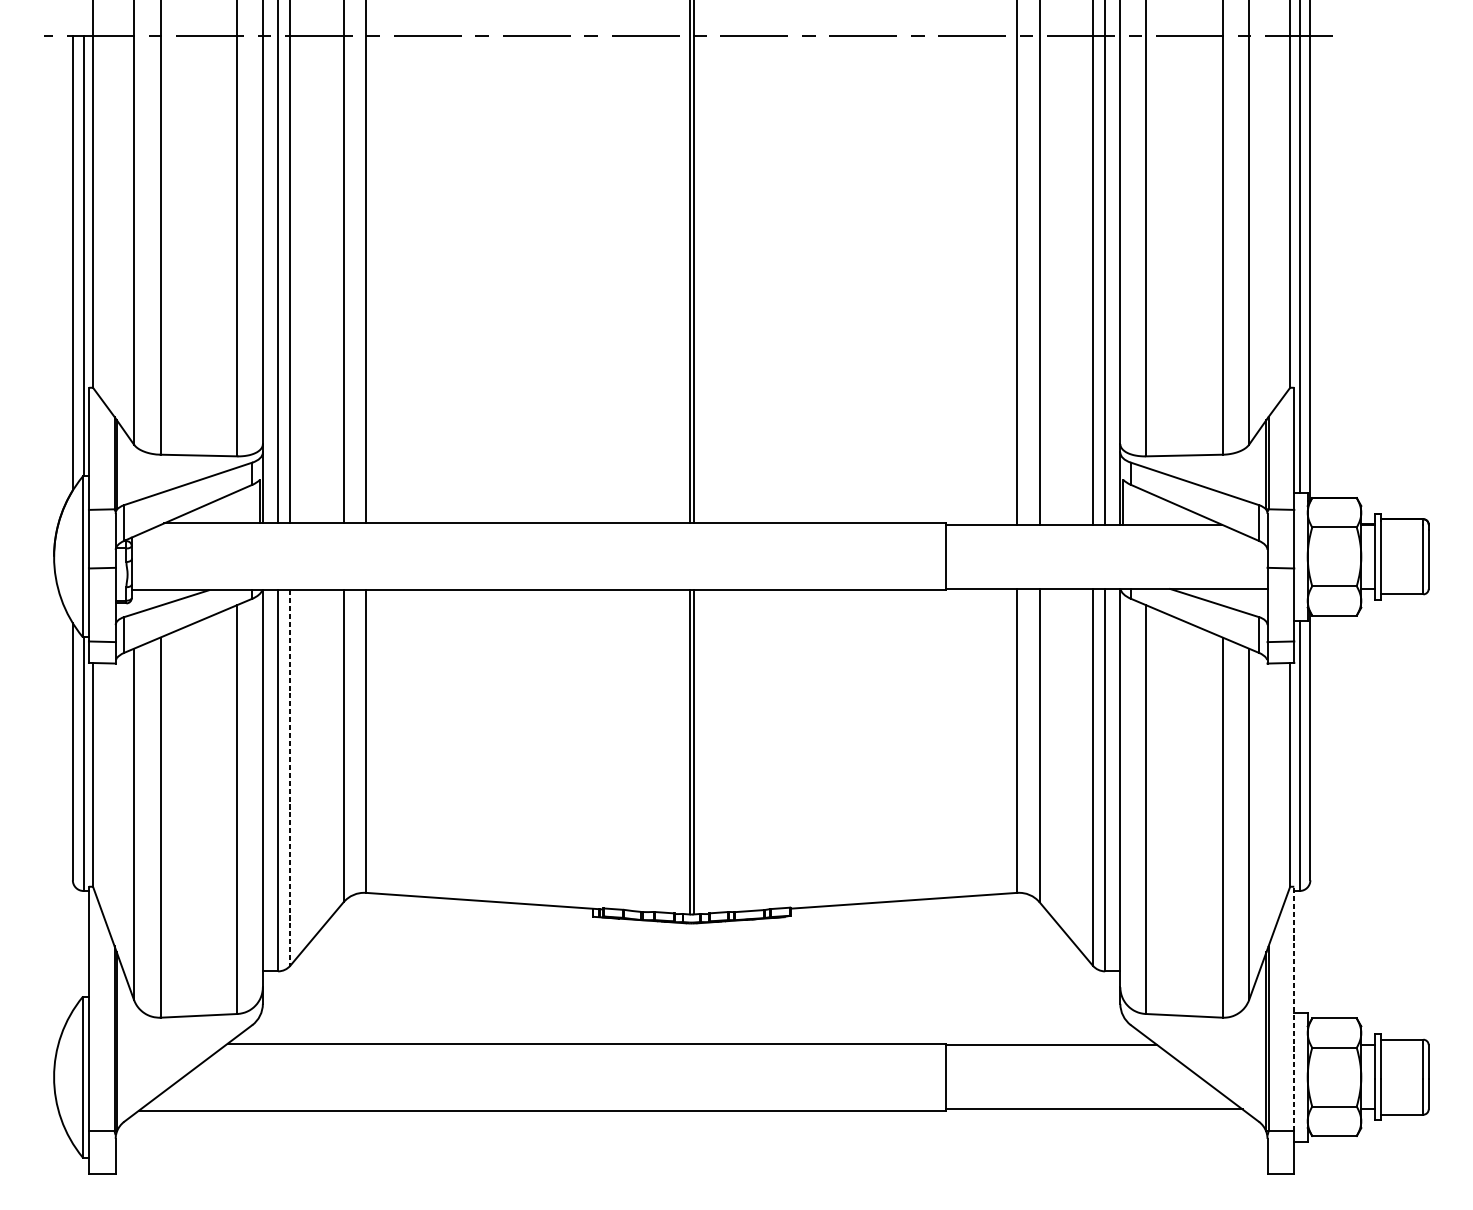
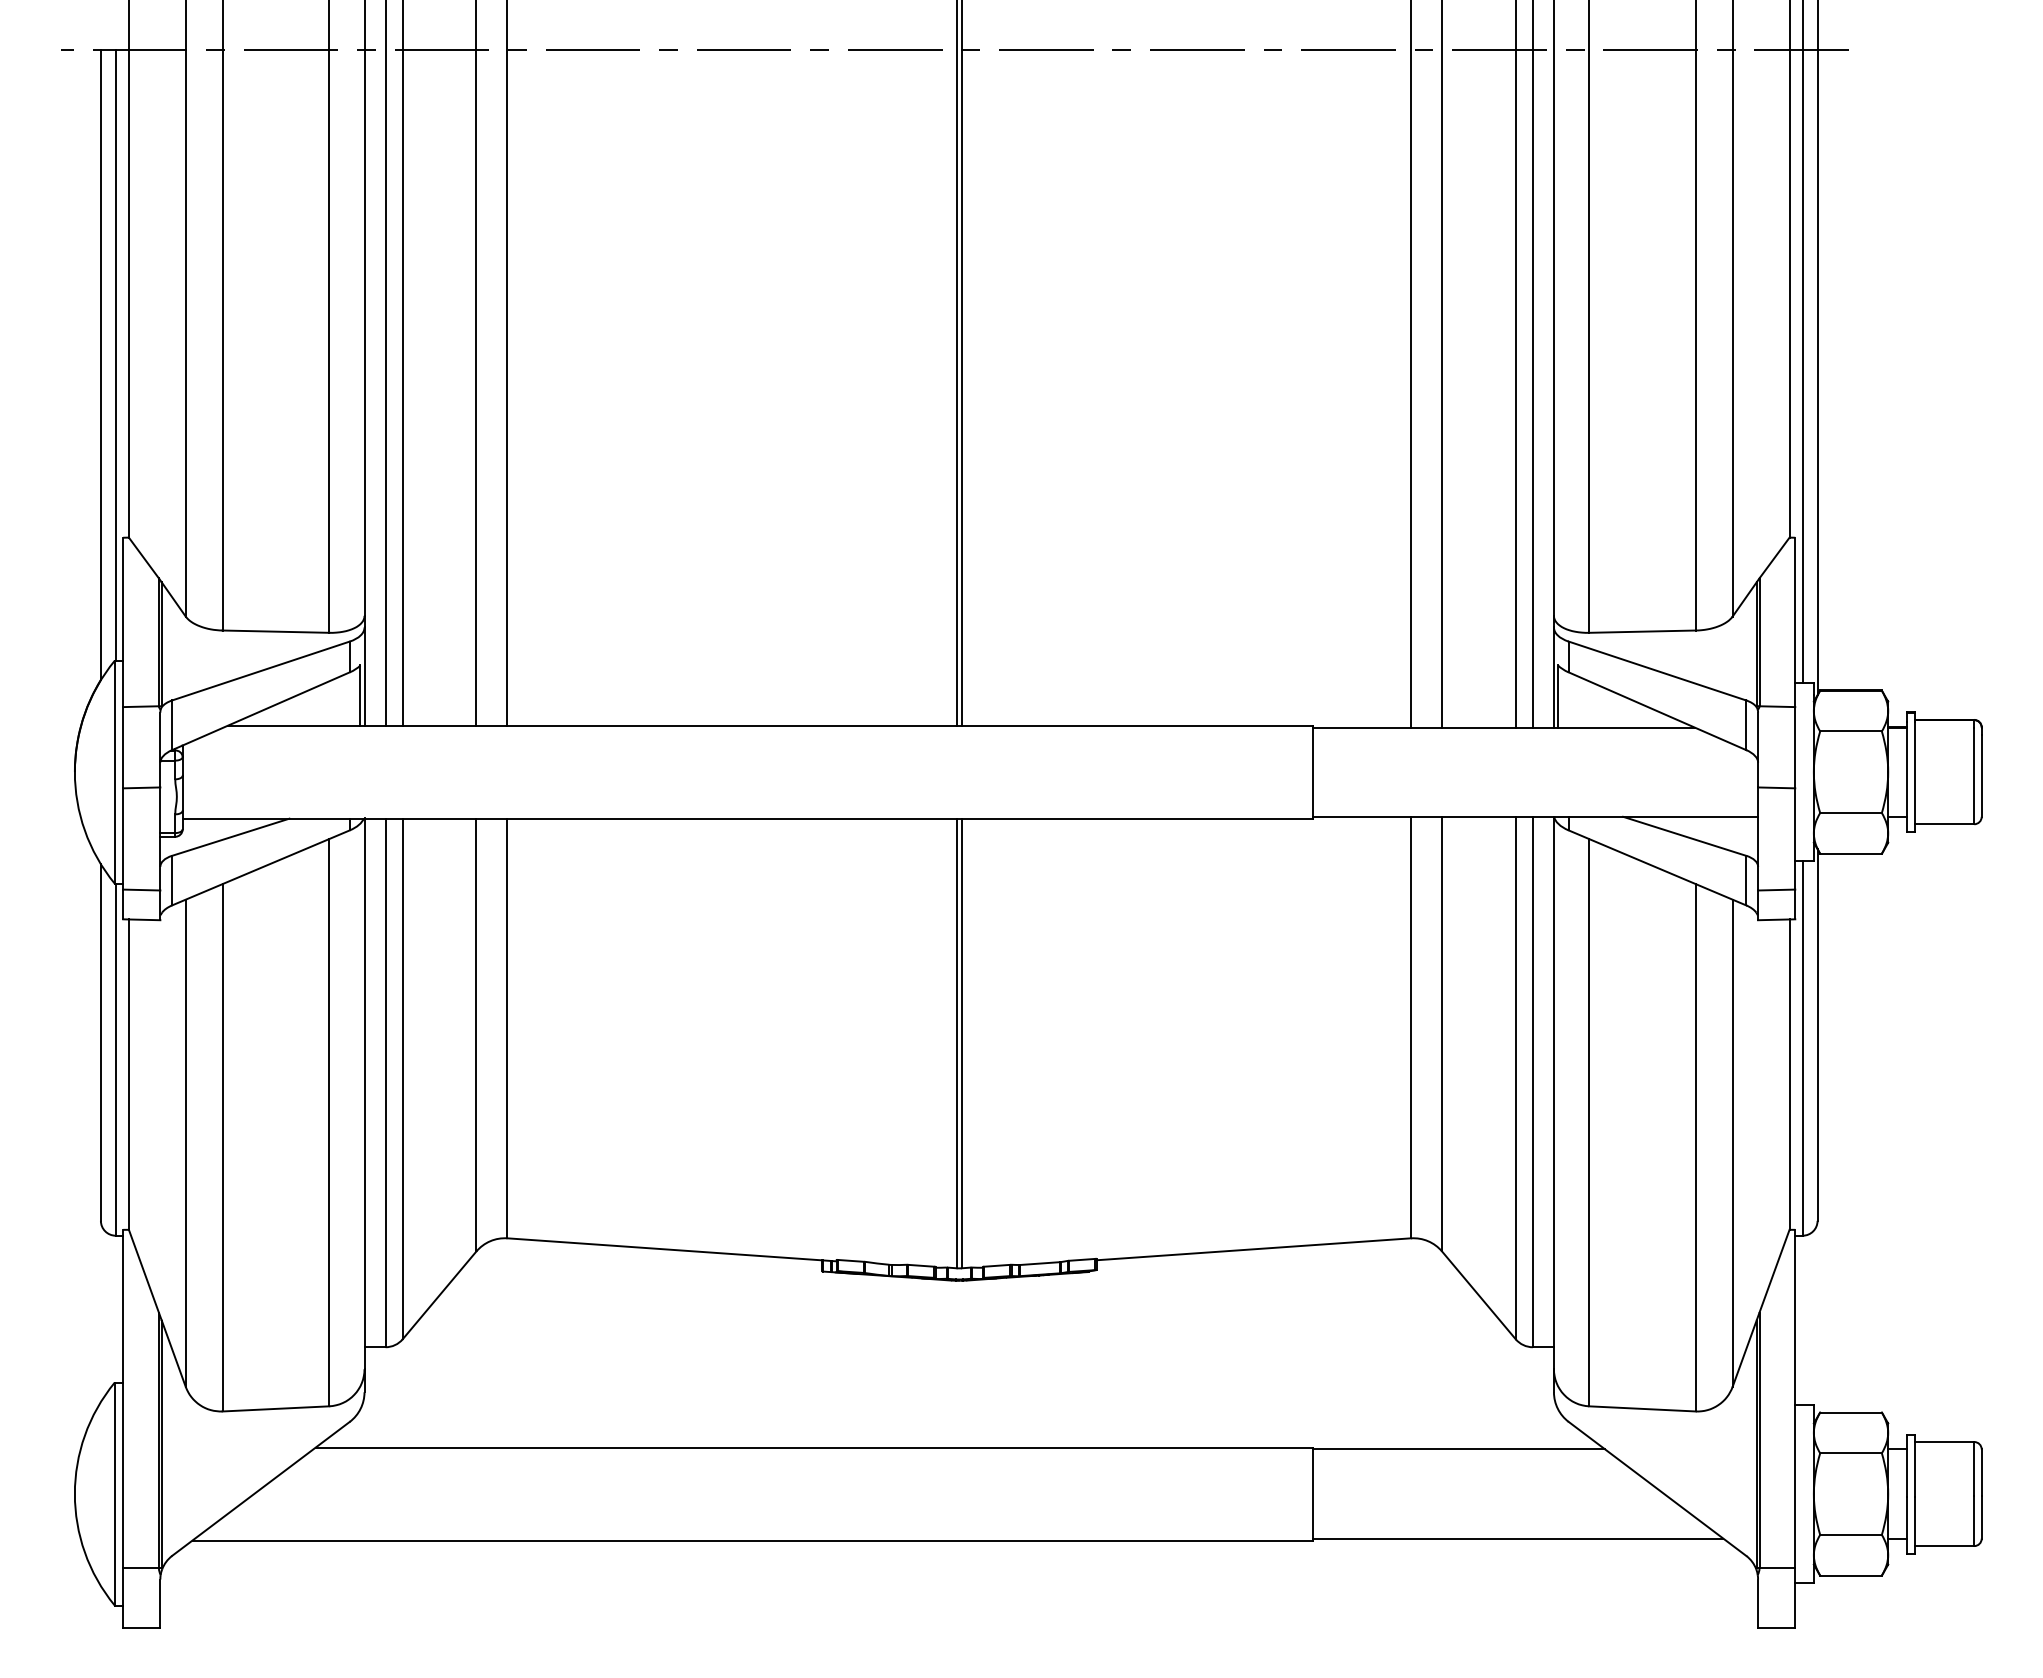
line: (290, 778) -> (402, 1079), dashed -> solid
line: (1294, 1008) -> (1795, 1398), dashed -> solid

